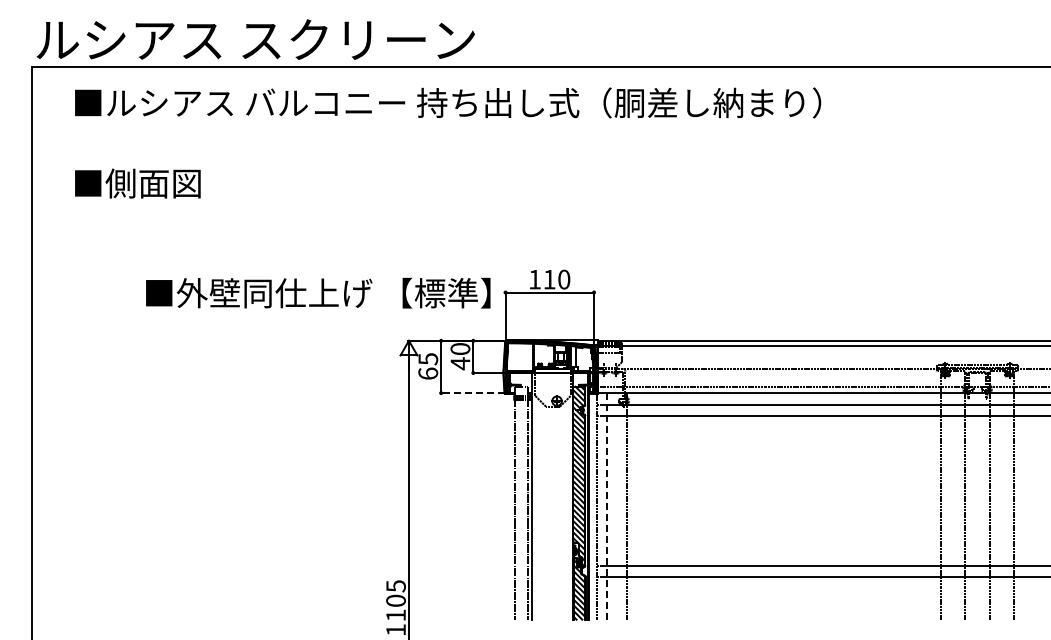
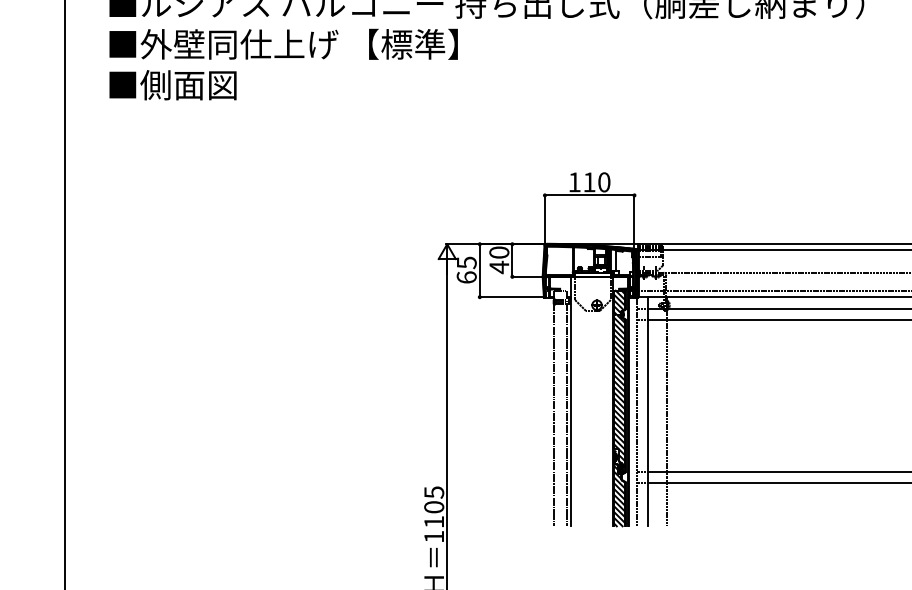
text: (318, 292) -> (283, 43), moved
line: (472, 393) -> (511, 297), dashed -> solid
line: (606, 506) -> (647, 411), dashed -> solid

